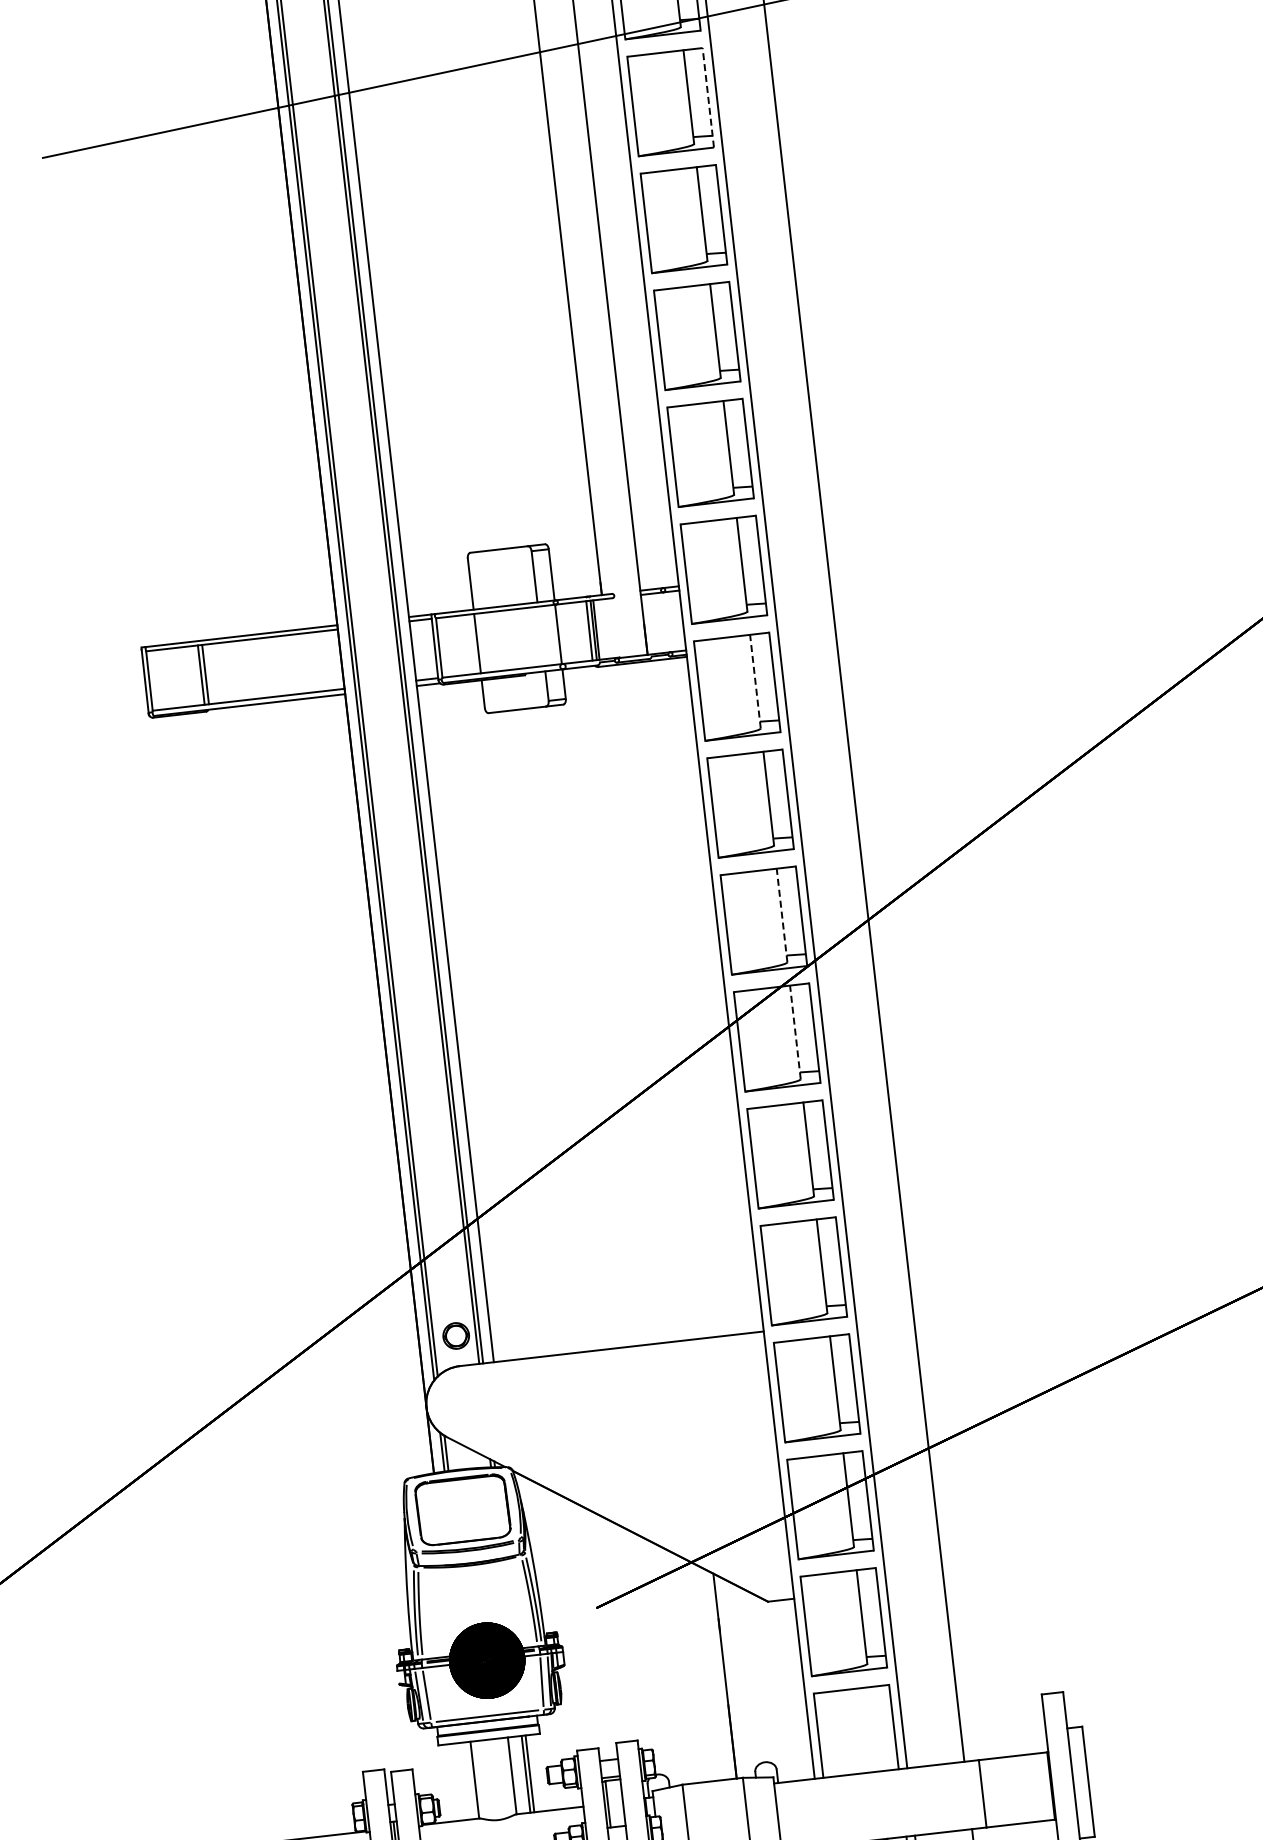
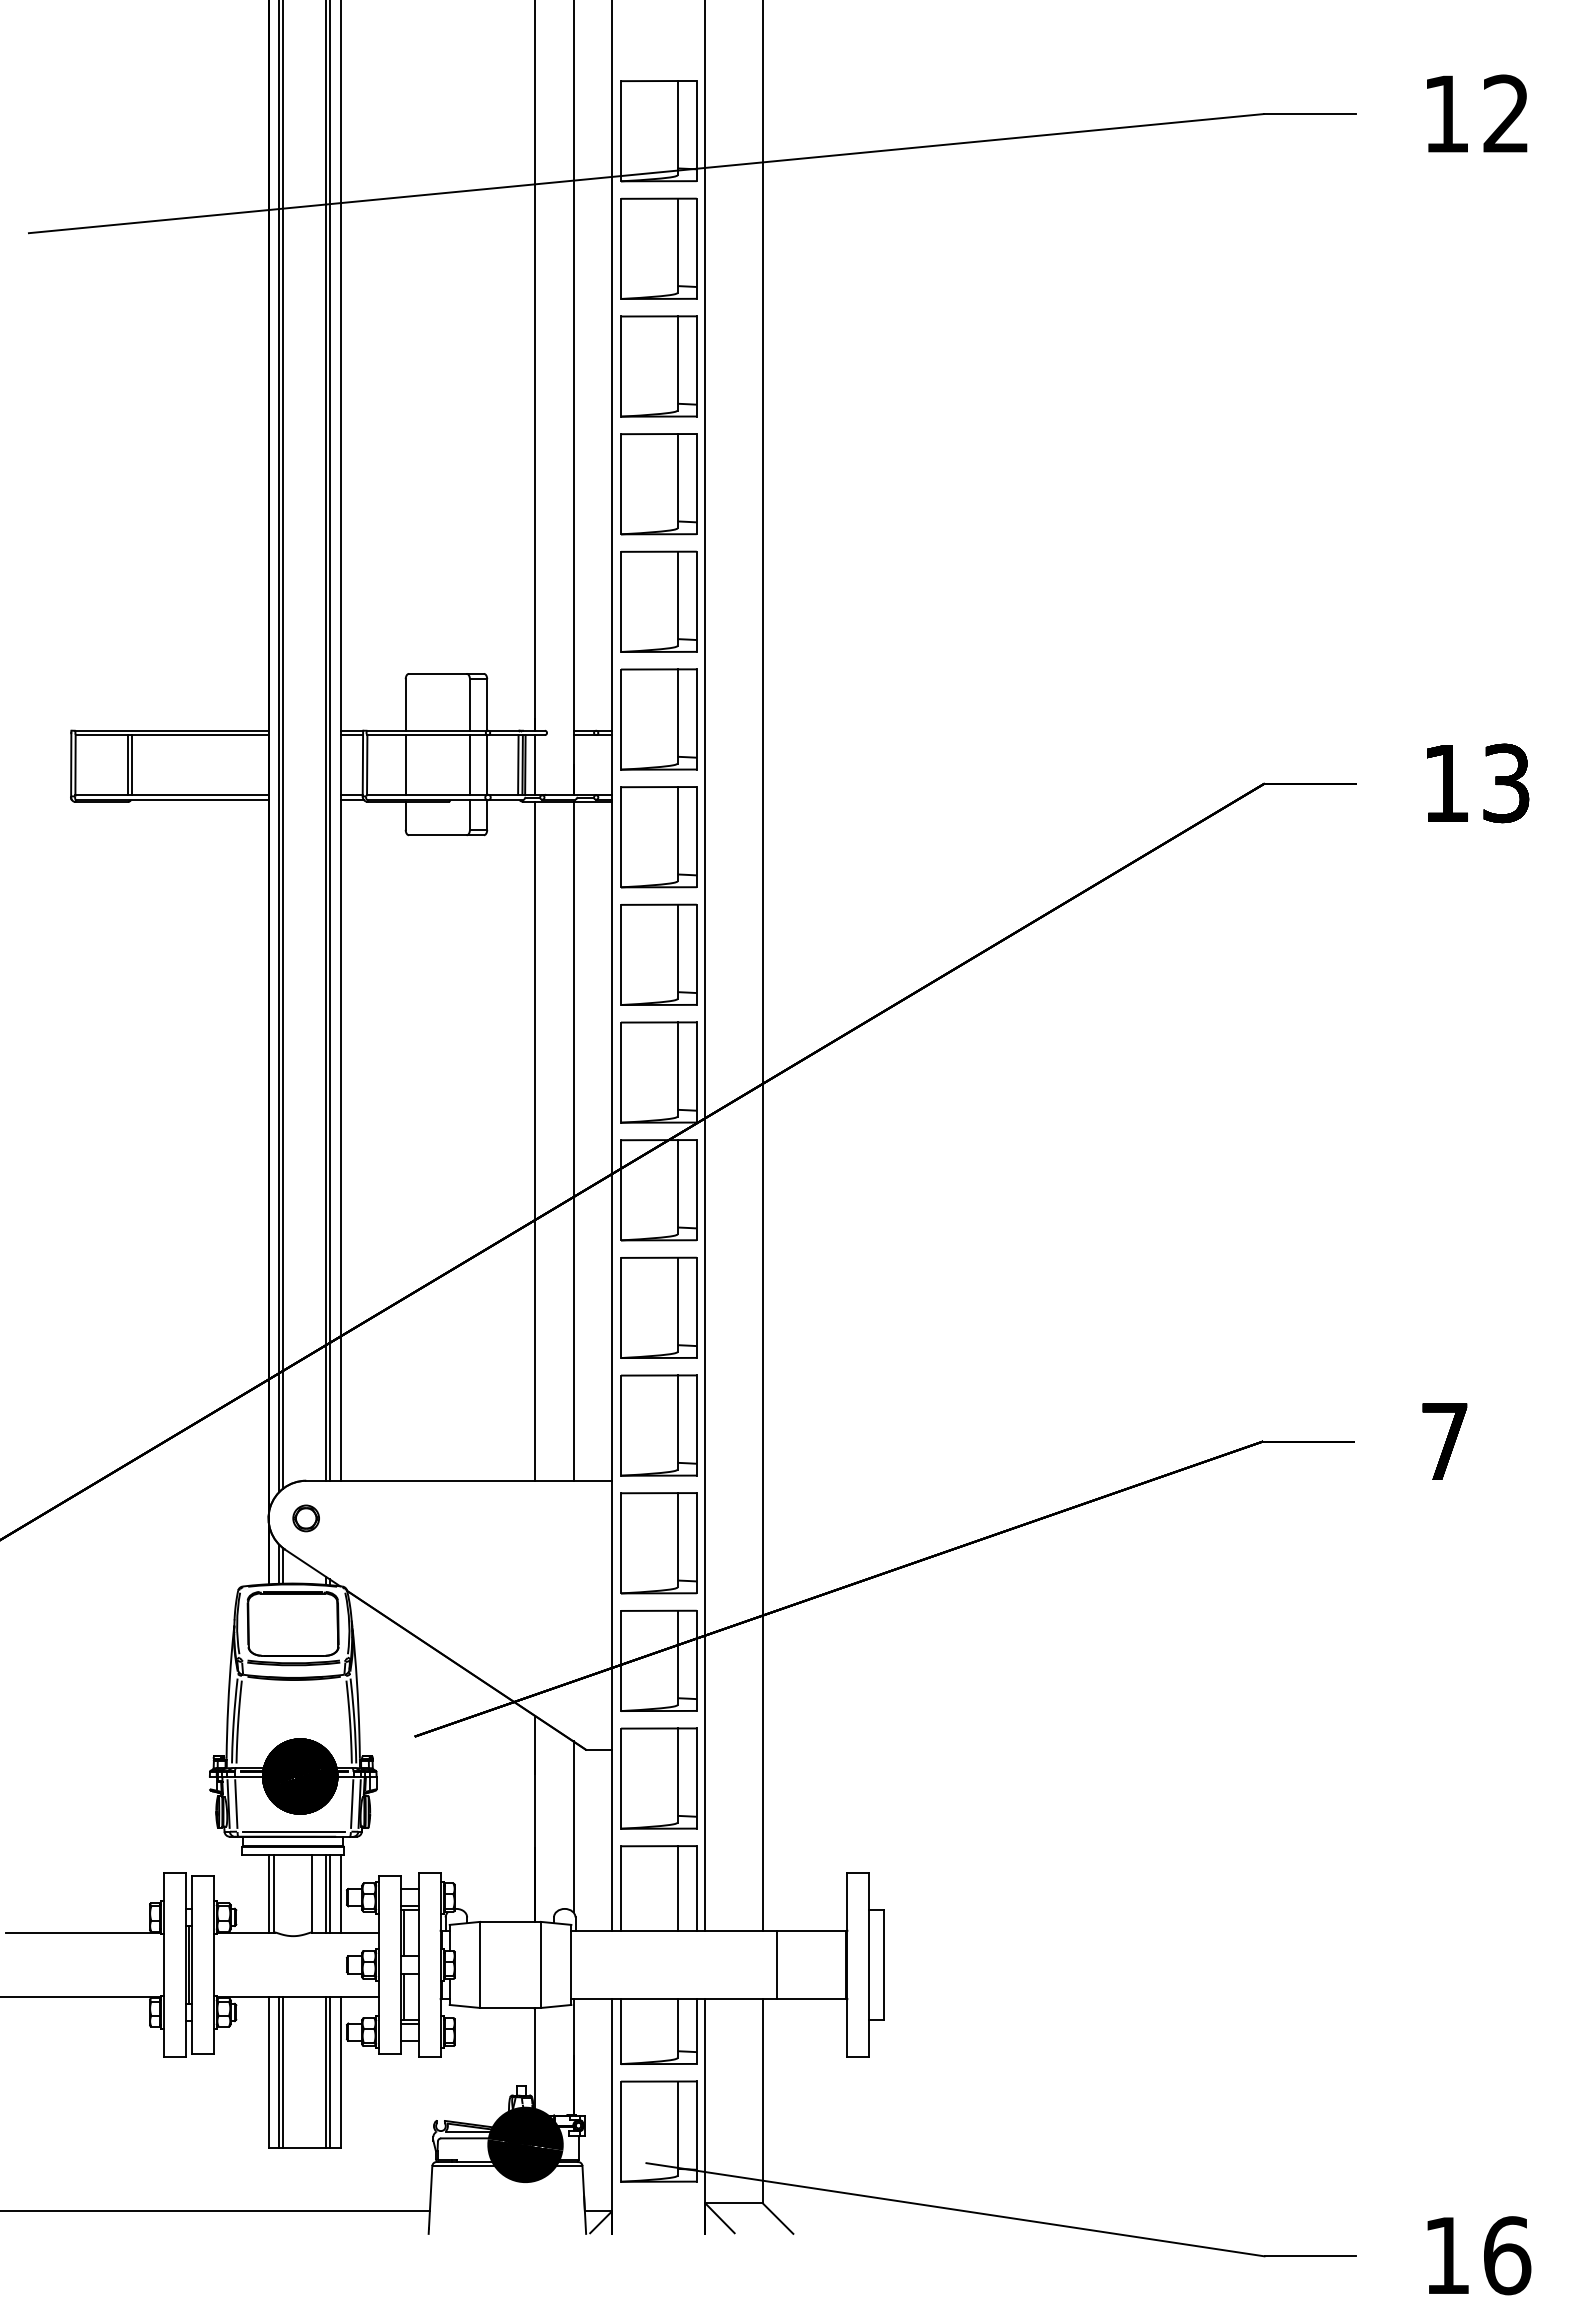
line: (707, 97) -> (696, 248), dashed -> solid
line: (605, 628) -> (534, 764), added
line: (540, 635) -> (469, 764), added
line: (755, 680) -> (677, 833), dashed -> solid
line: (782, 915) -> (677, 1069), dashed -> solid
line: (686, 997) -> (573, 1140), added
line: (647, 1002) -> (534, 1140), added
line: (795, 1031) -> (677, 1186), dashed -> solid
part: (455, 1336) -> (305, 1518), moved
line: (764, 1679) -> (573, 1826), added
line: (874, 1729) -> (677, 1888), added
line: (540, 1772) -> (340, 1893), added
line: (468, 1780) -> (268, 1893), added

